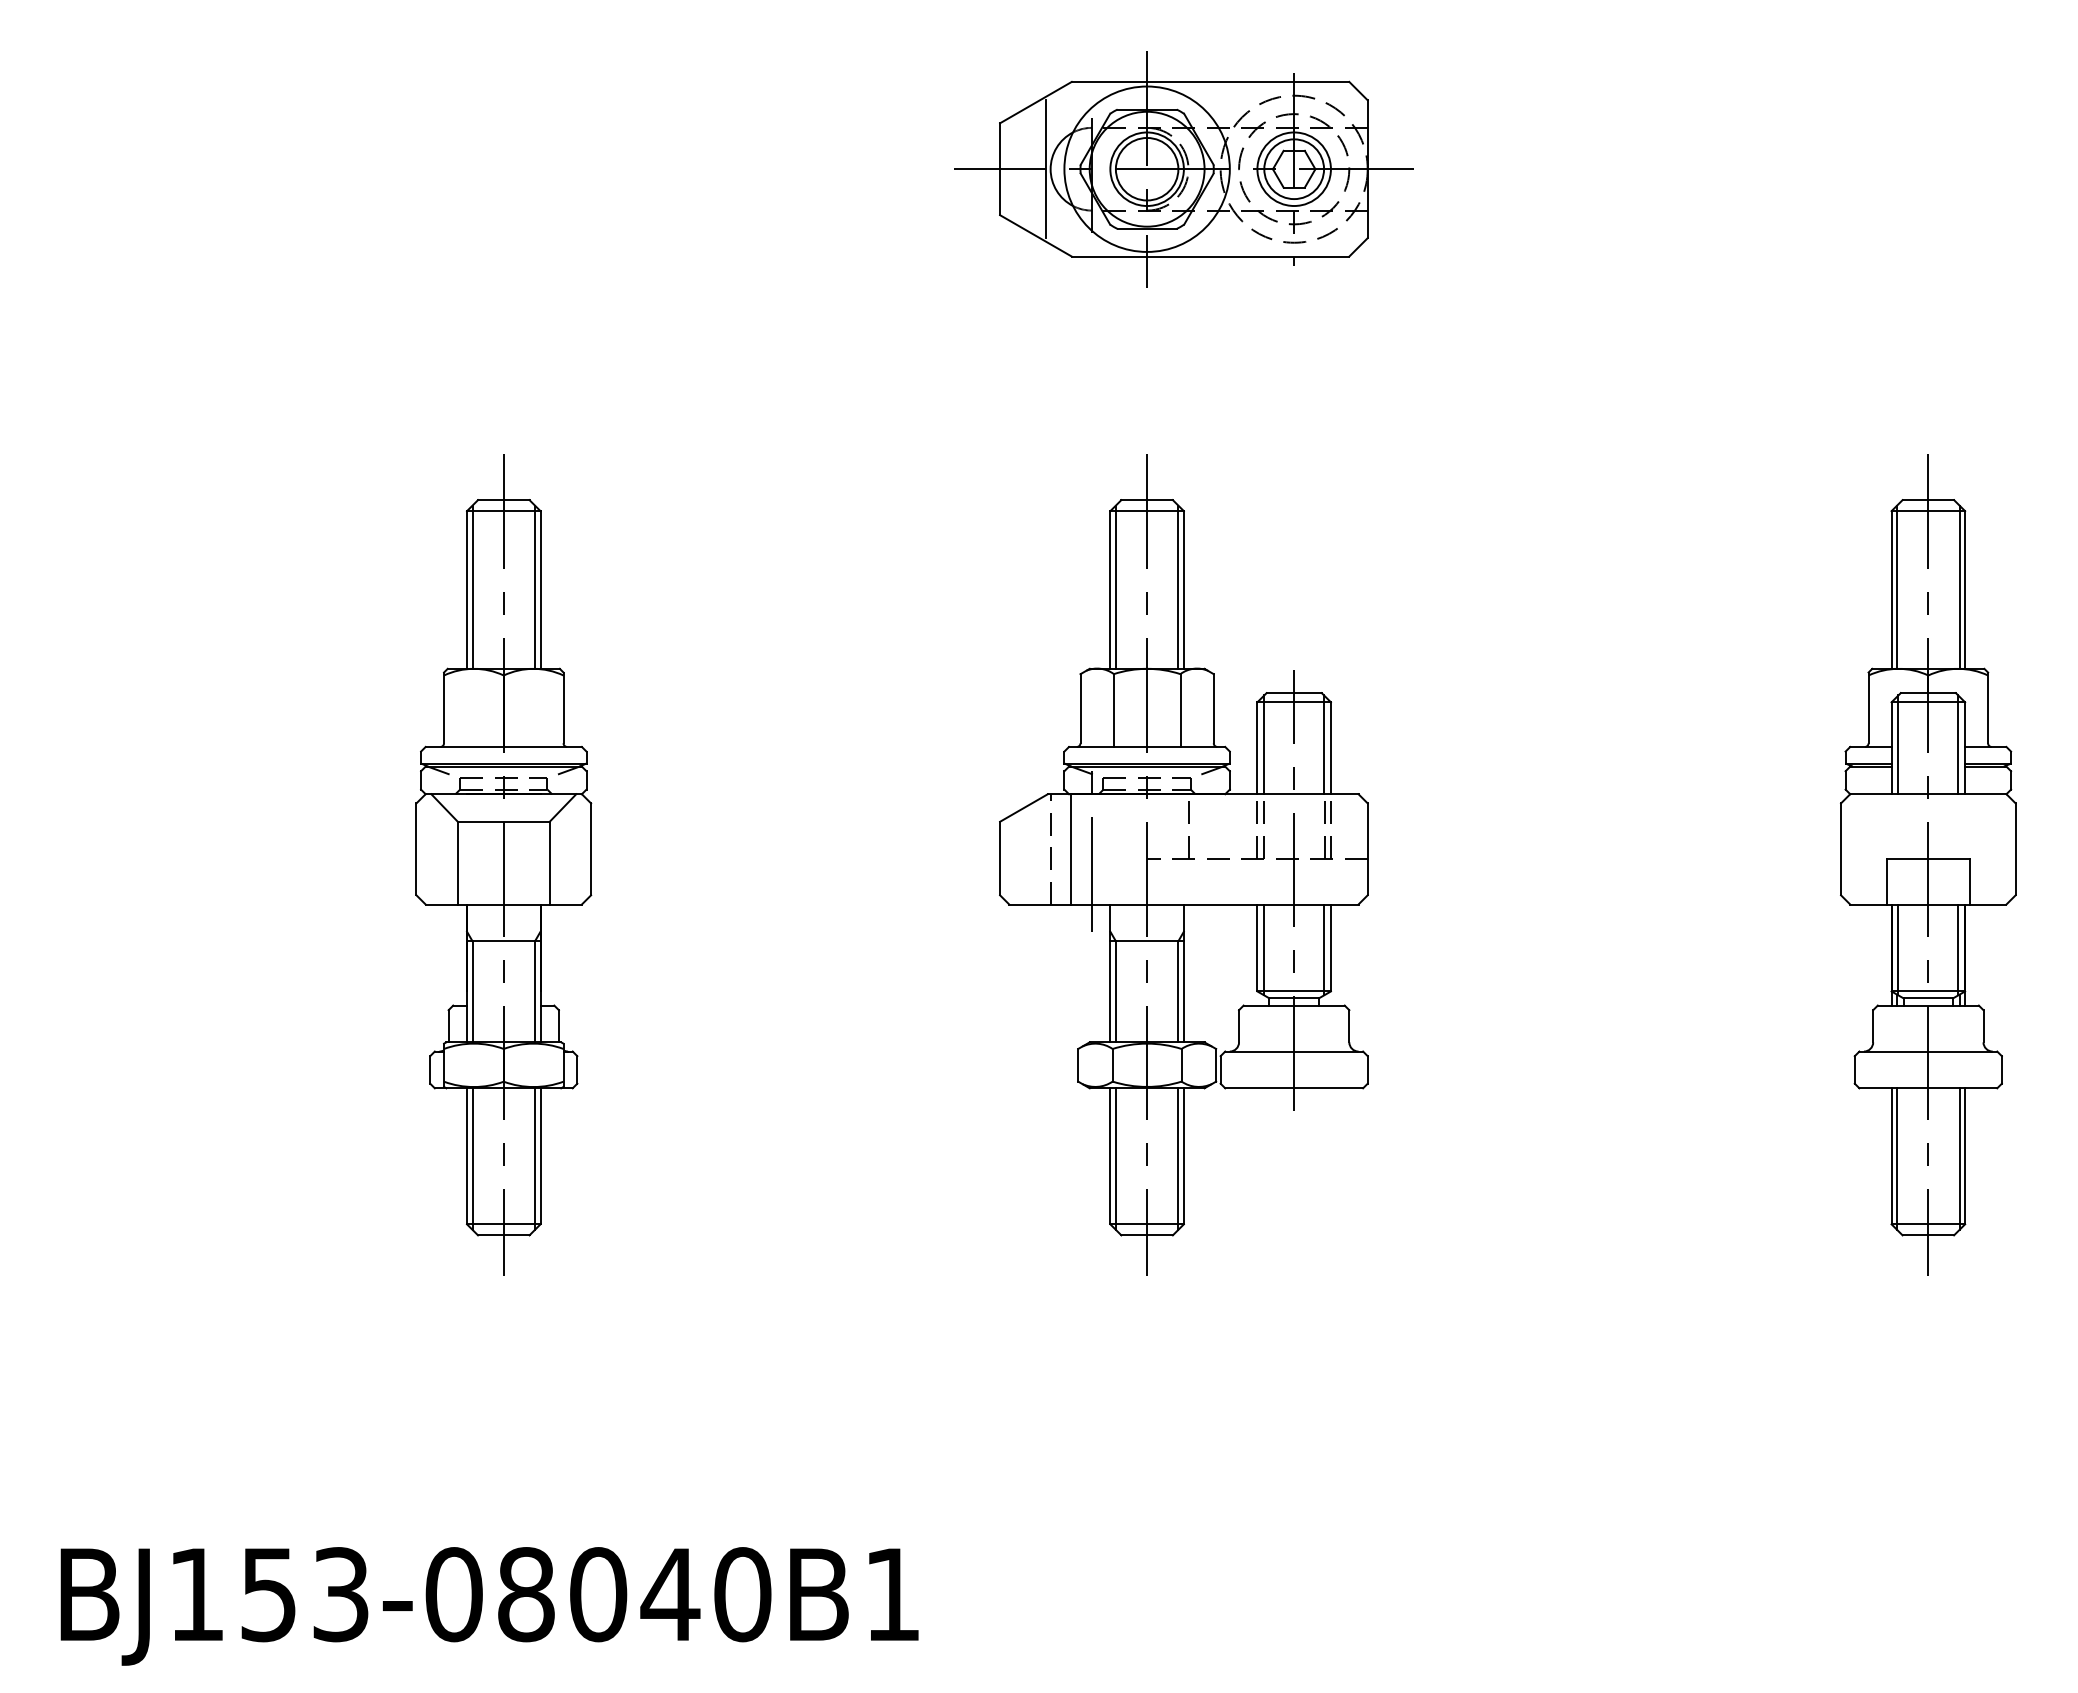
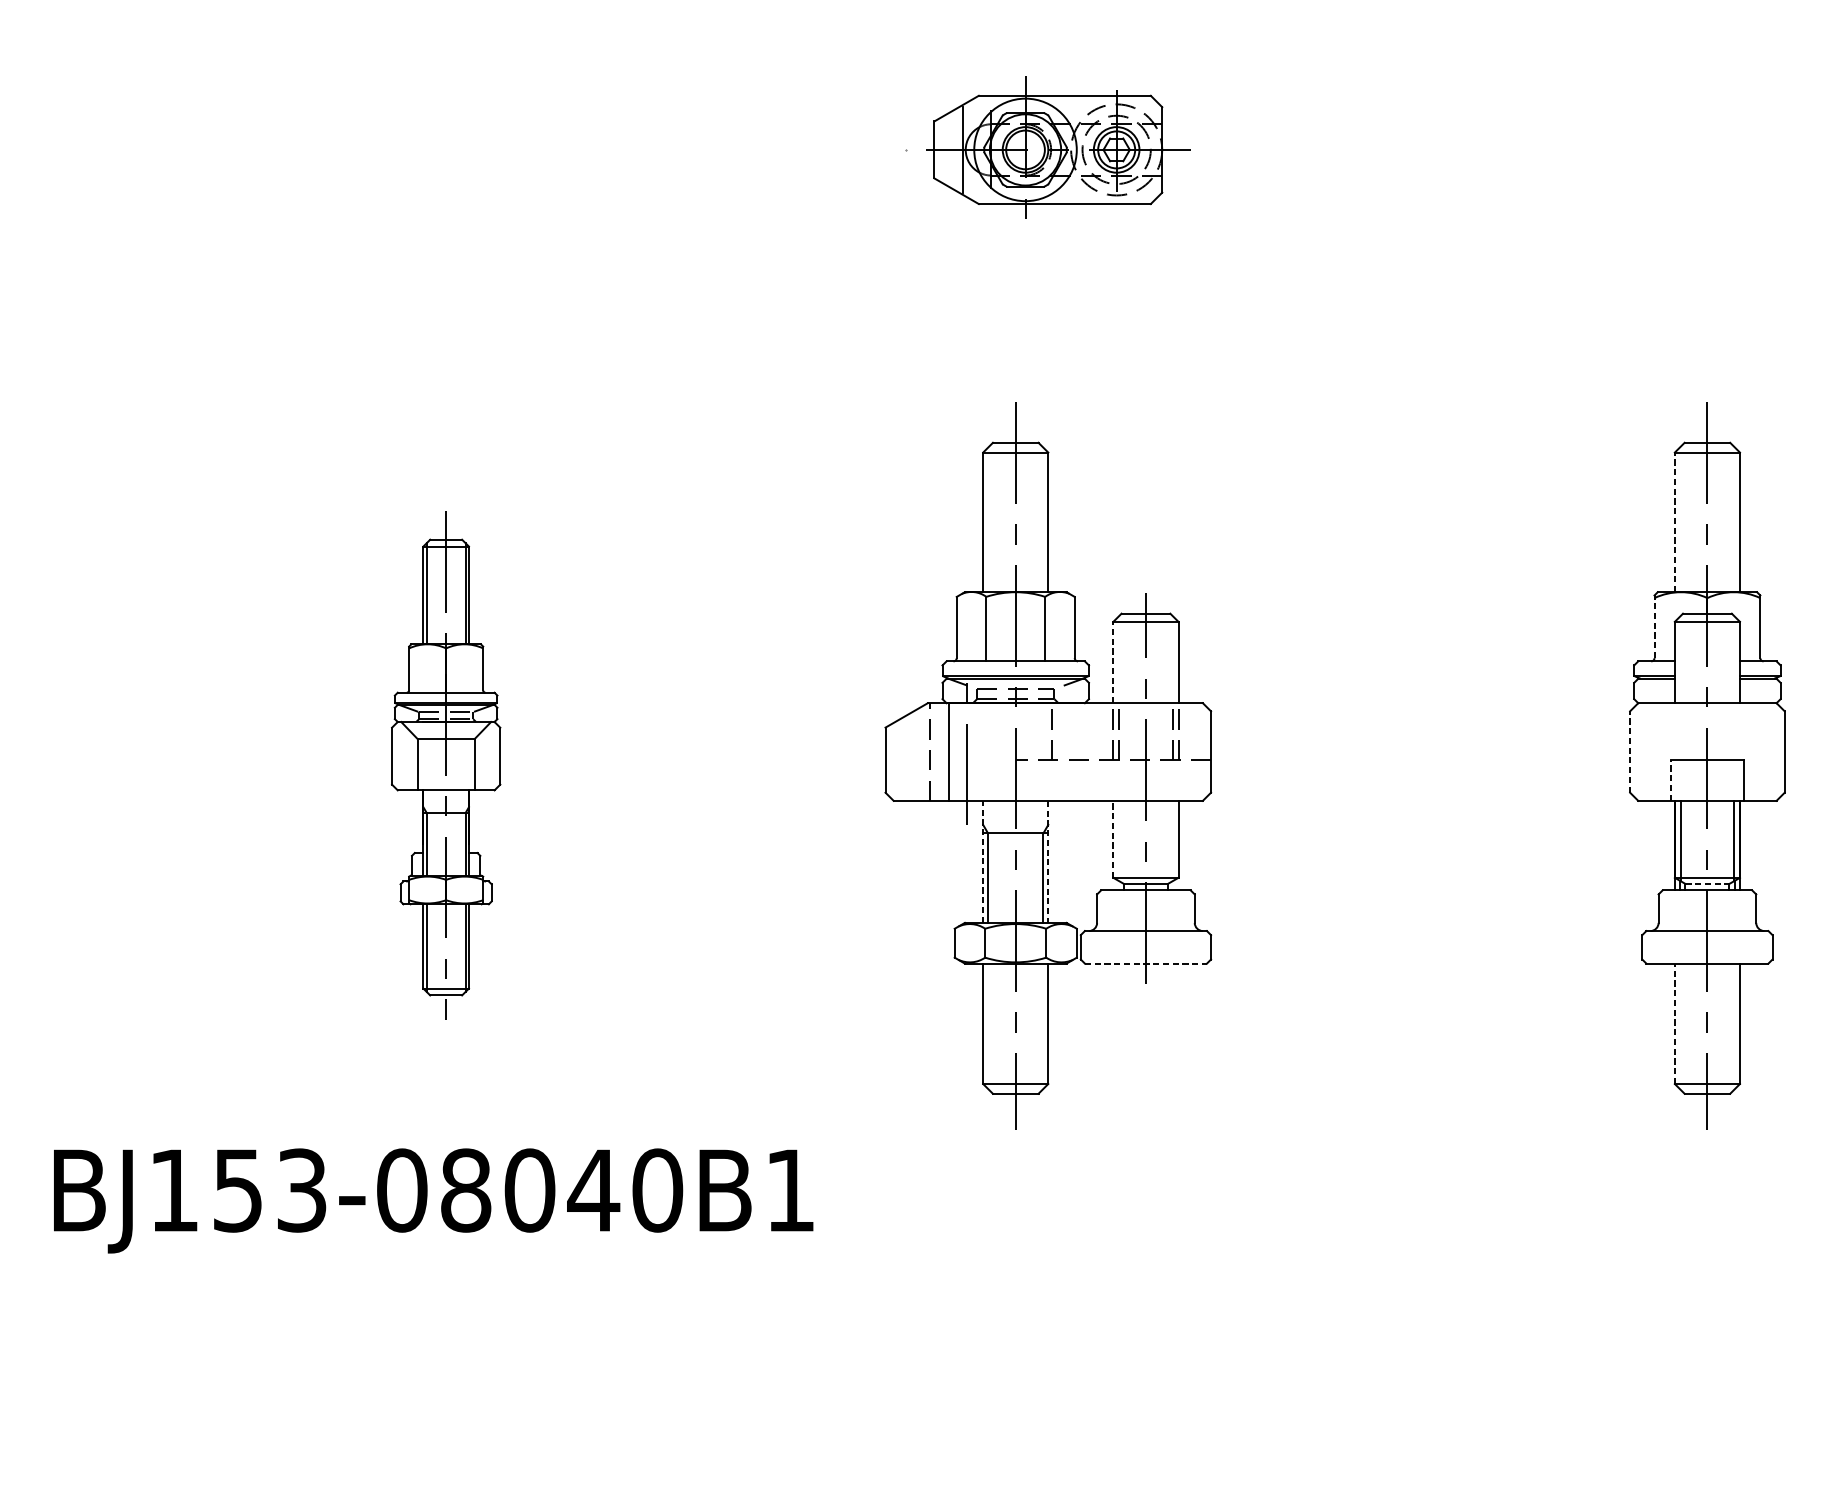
part: (1183, 169) -> (1047, 150), size x0.7
line: (1115, 586) -> (987, 519), removed
line: (1178, 586) -> (1043, 519), removed
line: (1897, 586) -> (1680, 519), removed
line: (1959, 586) -> (1735, 519), removed
line: (1891, 589) -> (1674, 521), solid -> dashed
line: (1868, 707) -> (1654, 626), solid -> dashed
line: (1264, 744) -> (1119, 659), removed
line: (1324, 744) -> (1172, 659), removed
line: (1898, 744) -> (1681, 659), removed
line: (1958, 744) -> (1734, 659), removed
line: (1257, 748) -> (1113, 662), solid -> dashed
line: (1841, 849) -> (1630, 752), solid -> dashed
part: (503, 864) -> (445, 765), size x0.7
line: (1886, 881) -> (1670, 780), solid -> dashed
line: (1257, 947) -> (1113, 838), solid -> dashed
line: (1264, 949) -> (1119, 840), removed
line: (1324, 949) -> (1172, 840), removed
line: (1110, 973) -> (983, 861), solid -> dashed
line: (1183, 973) -> (1047, 861), solid -> dashed
line: (1928, 998) -> (1707, 884), solid -> dashed
line: (1294, 1088) -> (1146, 963), solid -> dashed
line: (1891, 1155) -> (1674, 1023), solid -> dashed
line: (1115, 1158) -> (987, 1025), removed
line: (1178, 1158) -> (1043, 1025), removed
line: (1897, 1158) -> (1680, 1025), removed
line: (1959, 1158) -> (1735, 1025), removed
text: (489, 1606) -> (433, 1201), moved

